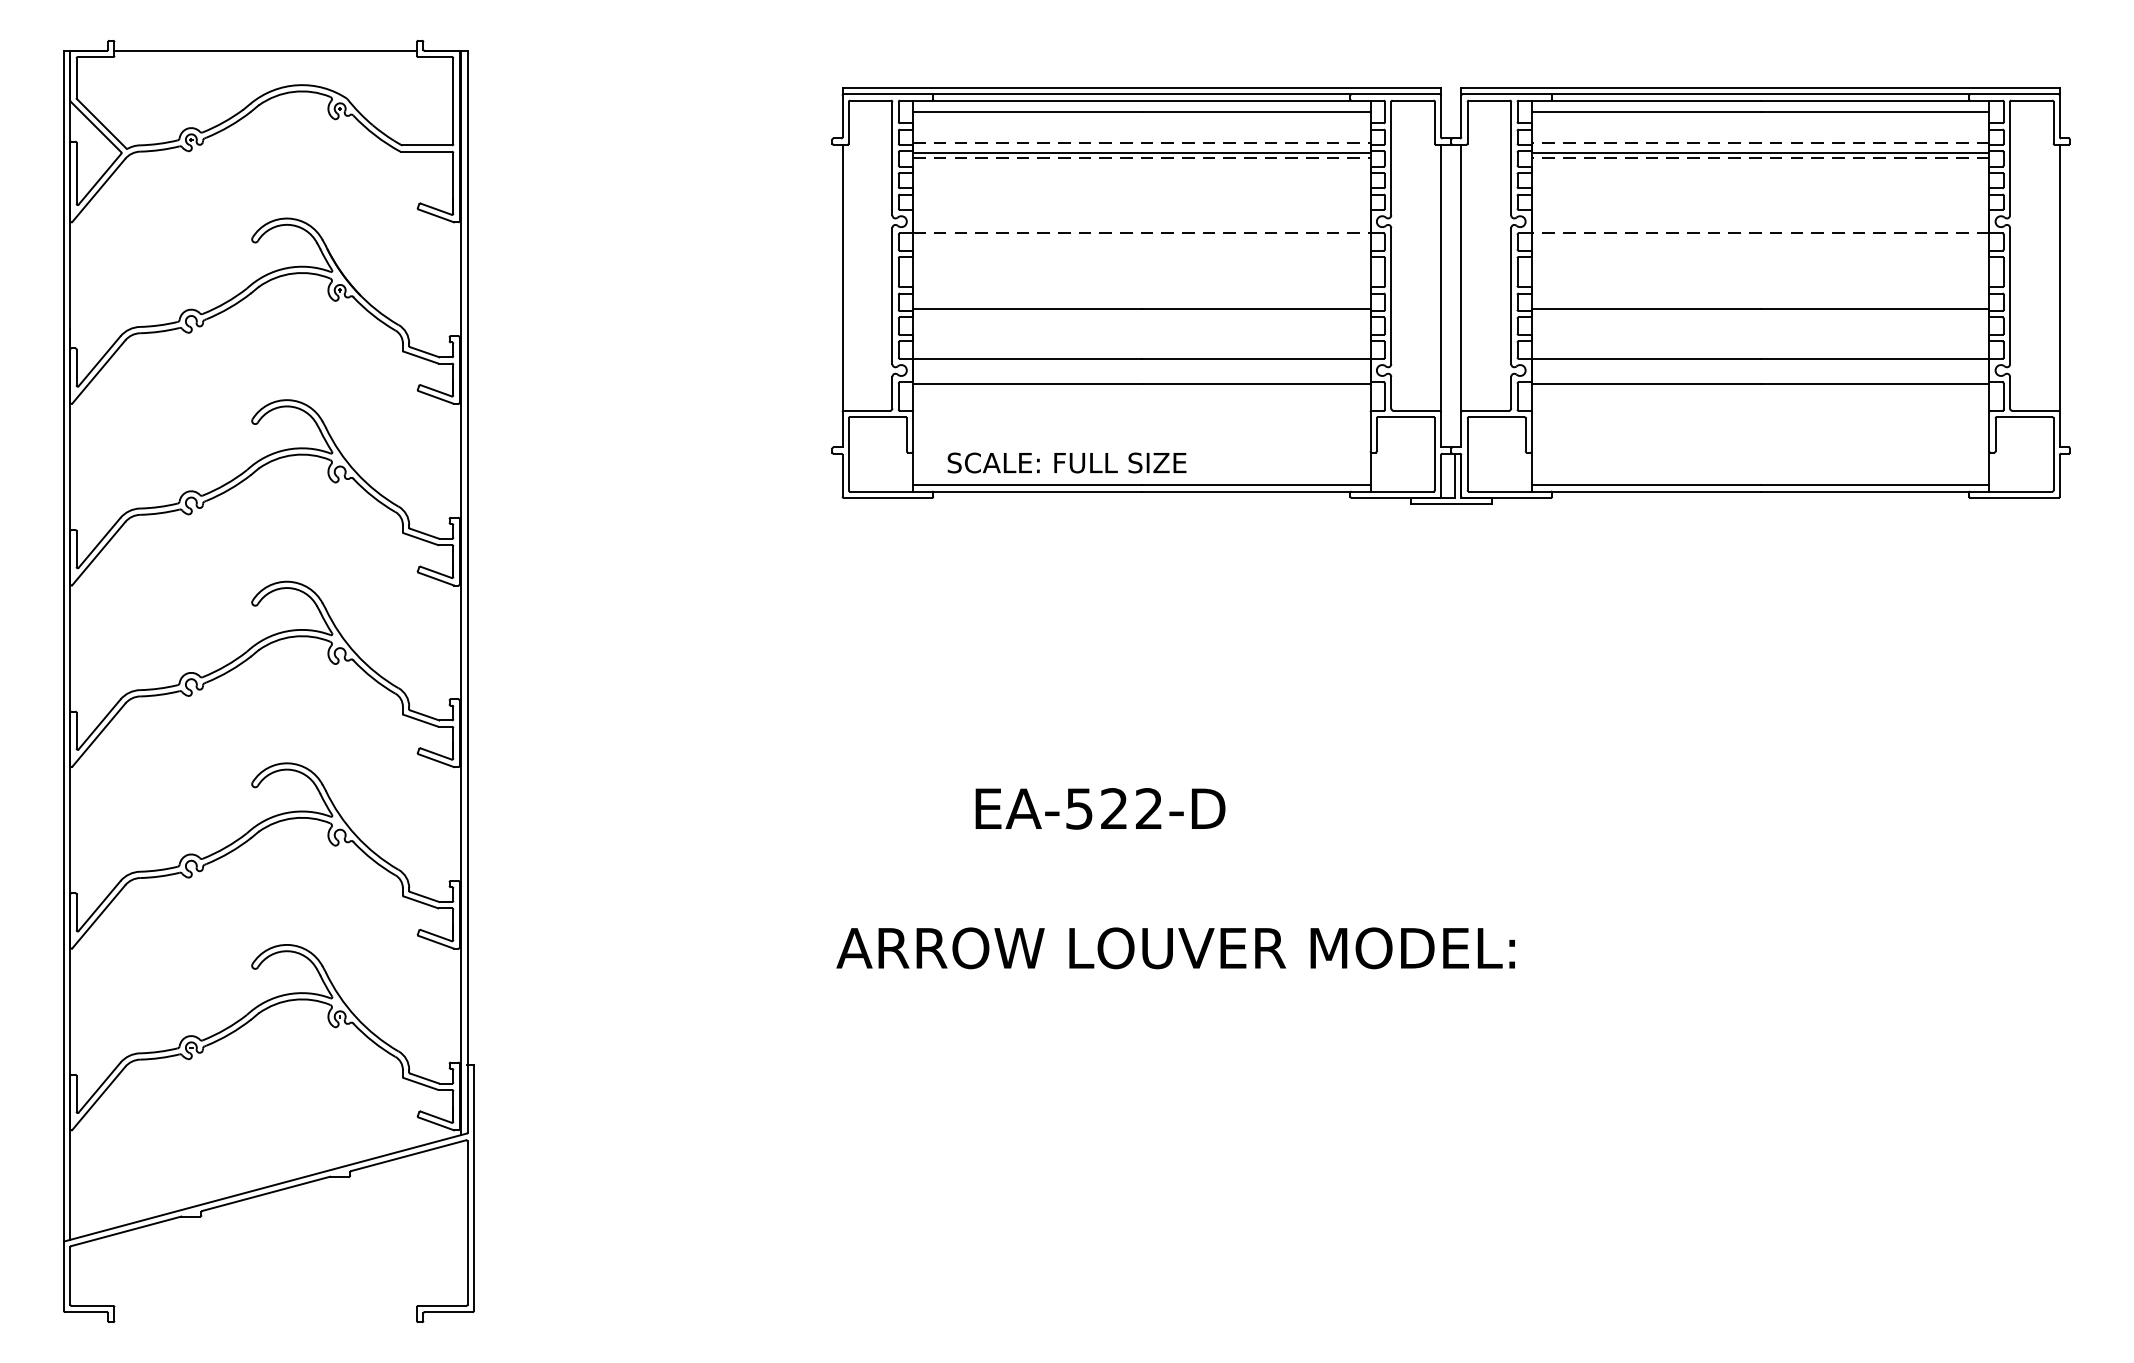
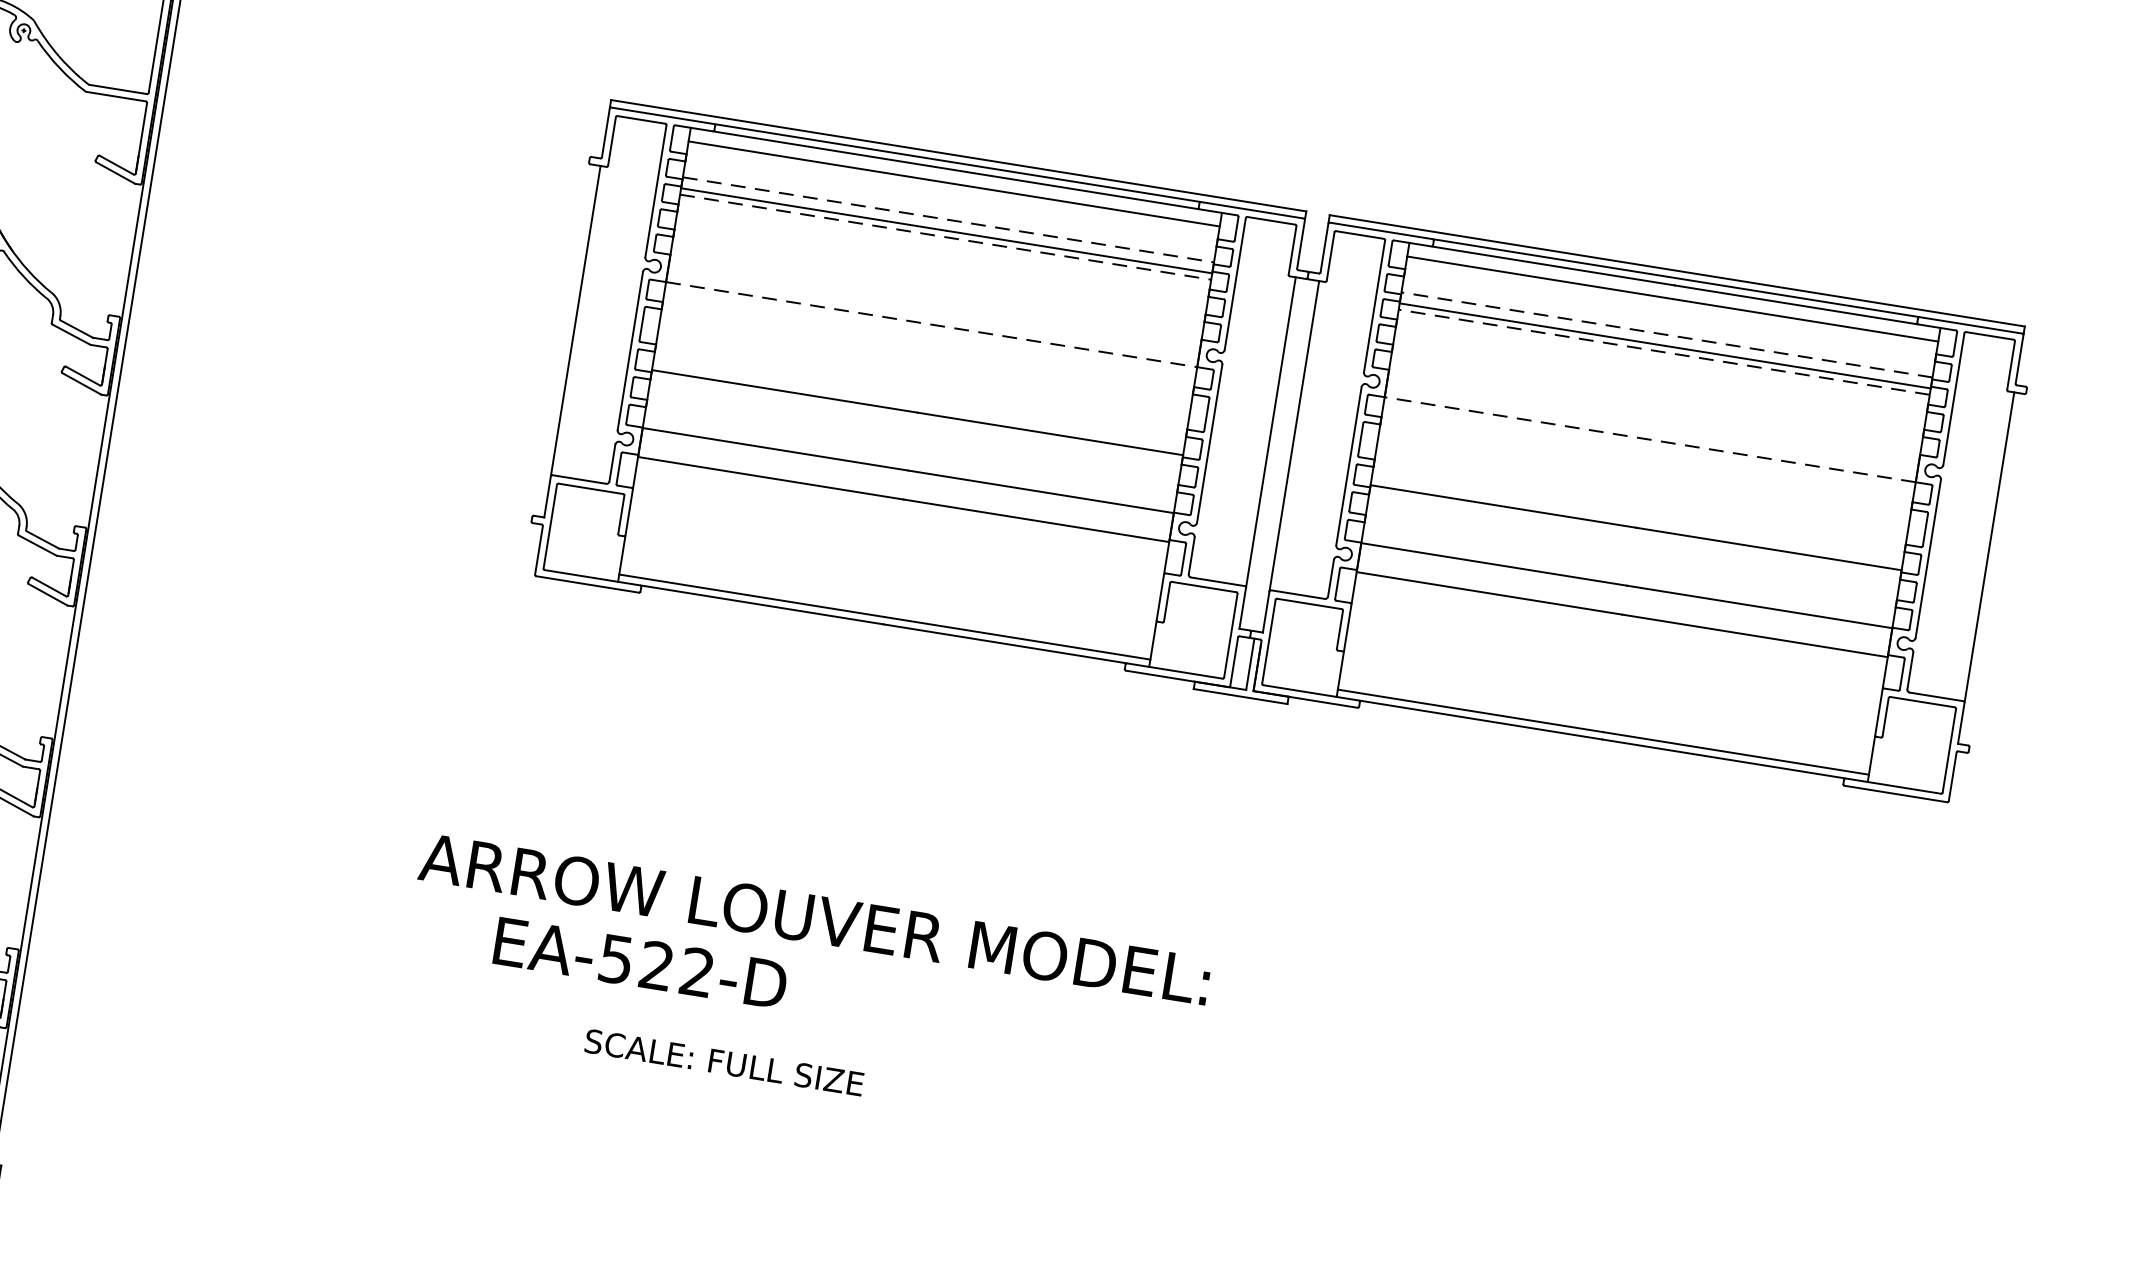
text: (1066, 462) -> (723, 1062), moved
text: (1100, 808) -> (640, 962), moved
text: (1175, 948) -> (814, 919), moved

